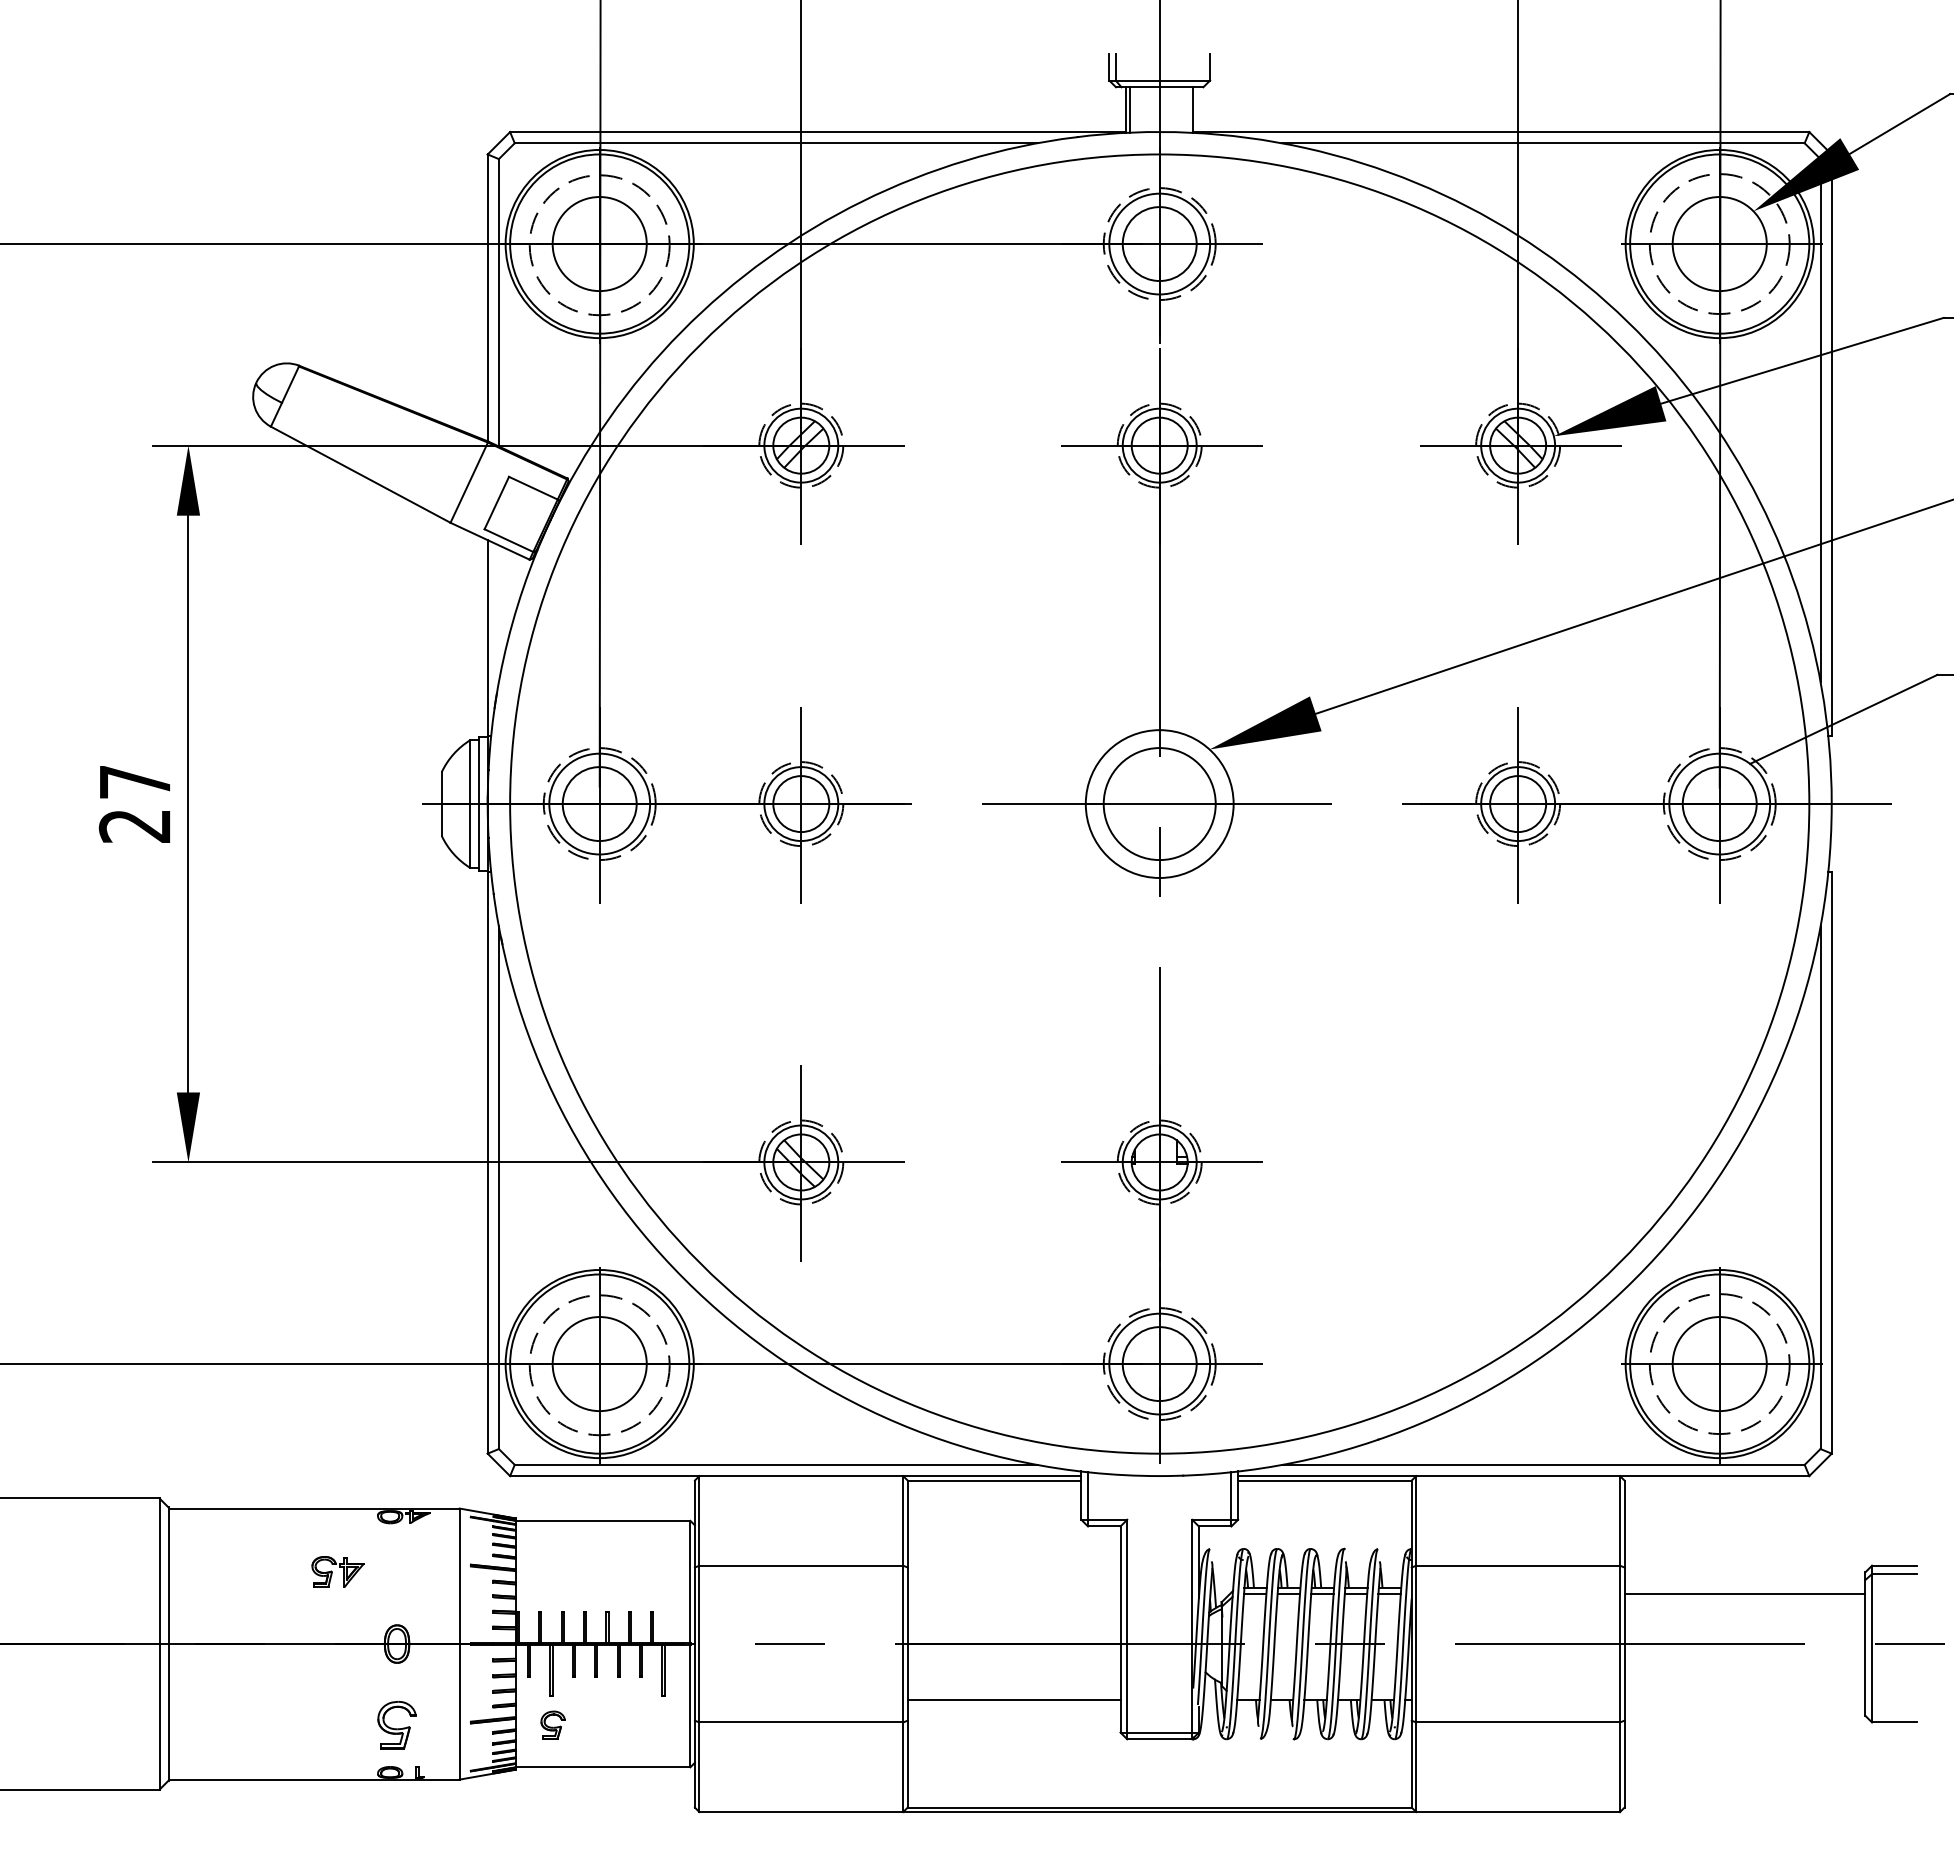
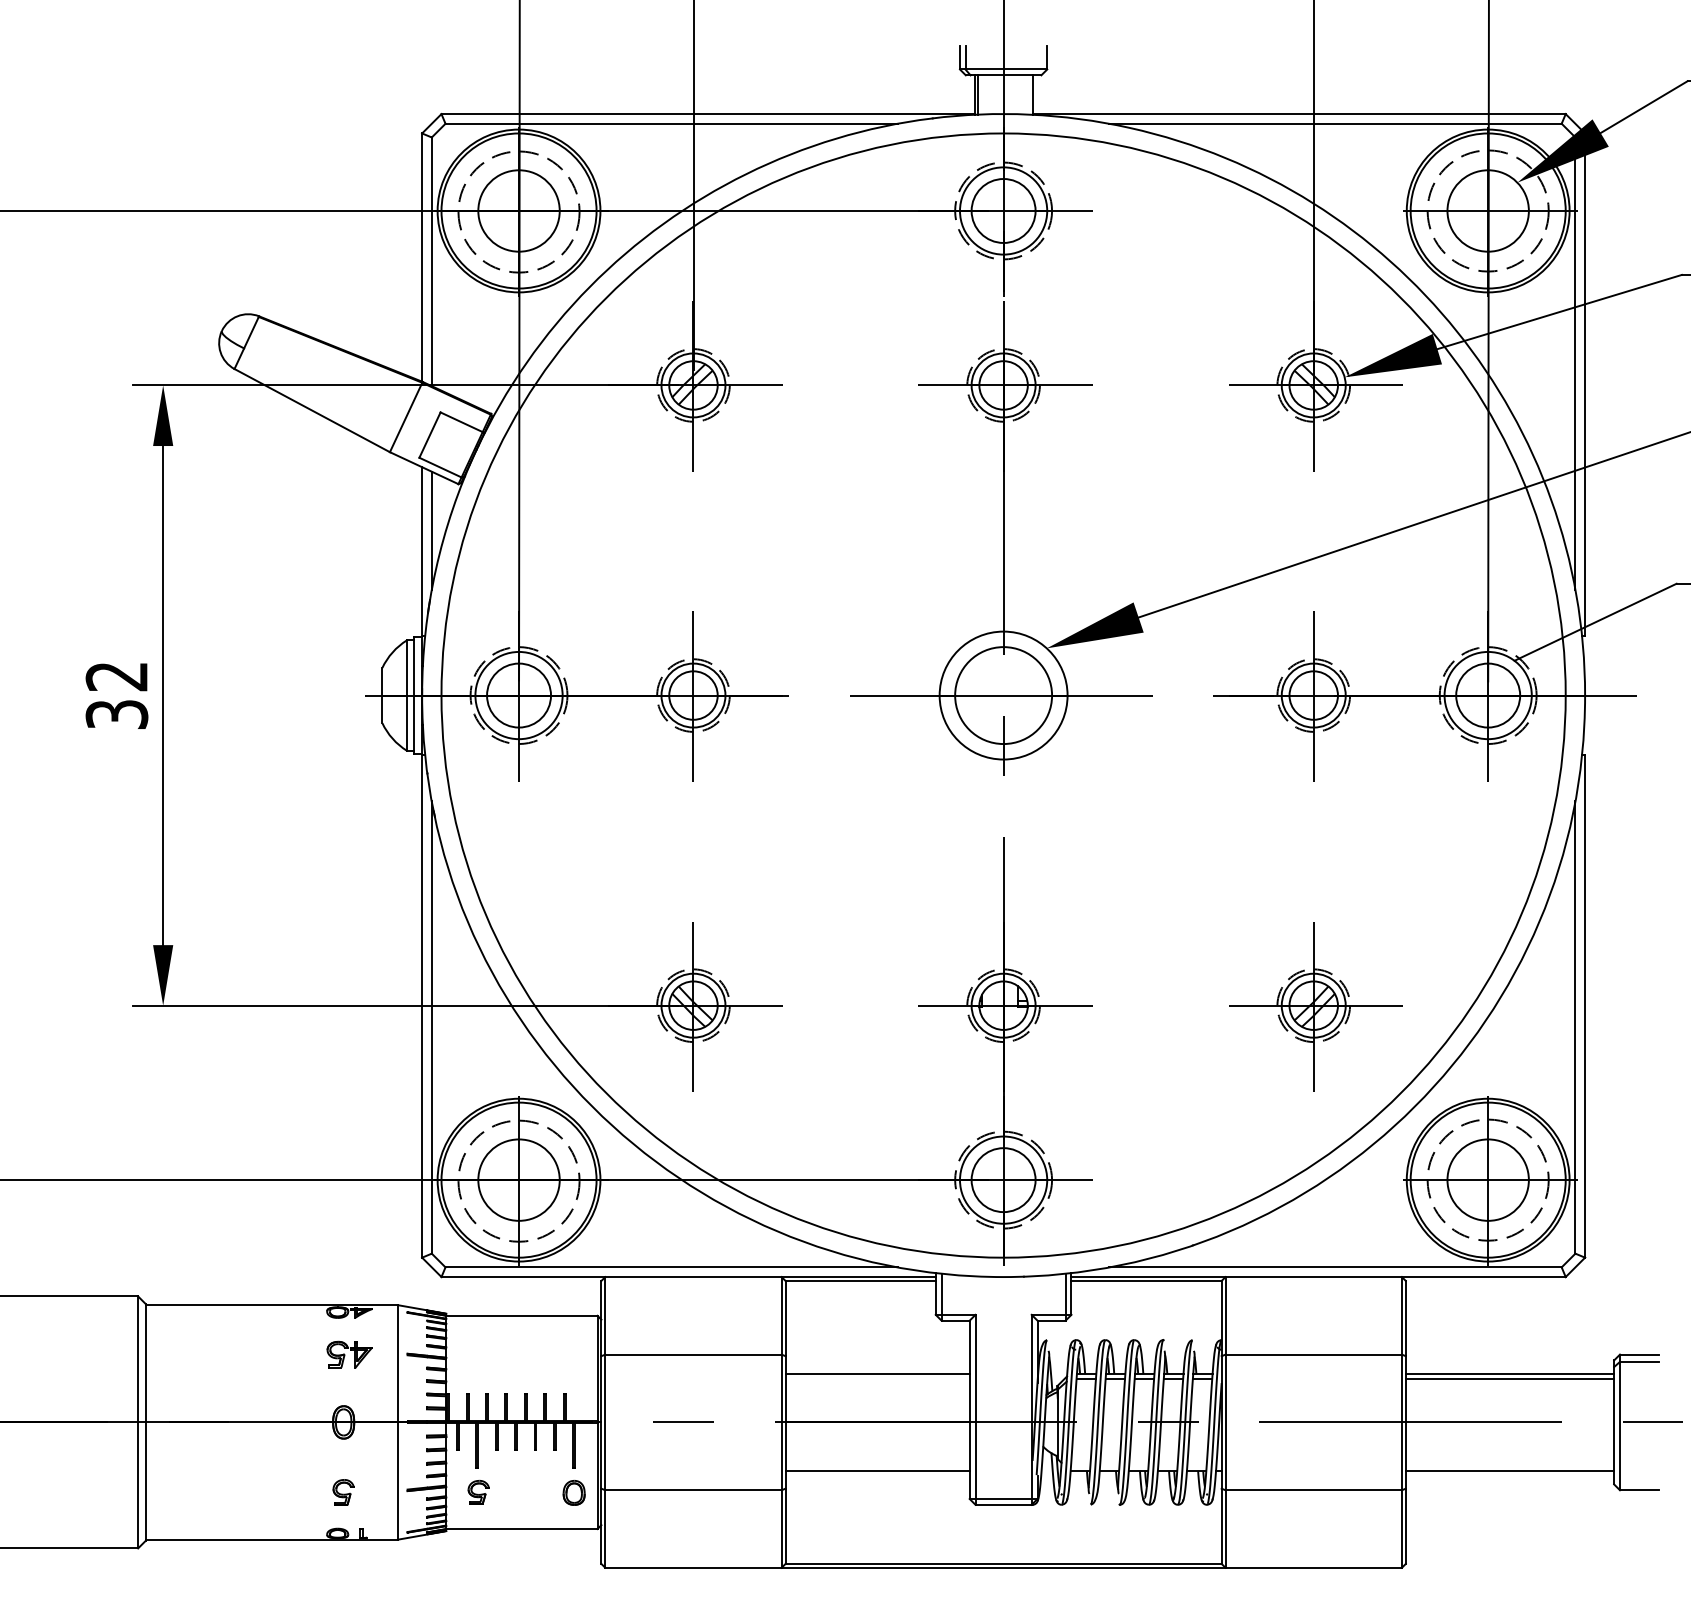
line: (498, 613) -> (431, 530), added
text: (134, 804) -> (116, 695), 27 -> 32
part: (1520, 1163) -> (1315, 1006), added
part: (337, 1571) -> (349, 1354), moved
line: (1013, 1588) -> (877, 1374), added
line: (1744, 1588) -> (1509, 1374), added
line: (1744, 1700) -> (1509, 1471), added
part: (396, 1724) -> (343, 1492), size x0.62
part: (663, 1725) -> (574, 1492), added

